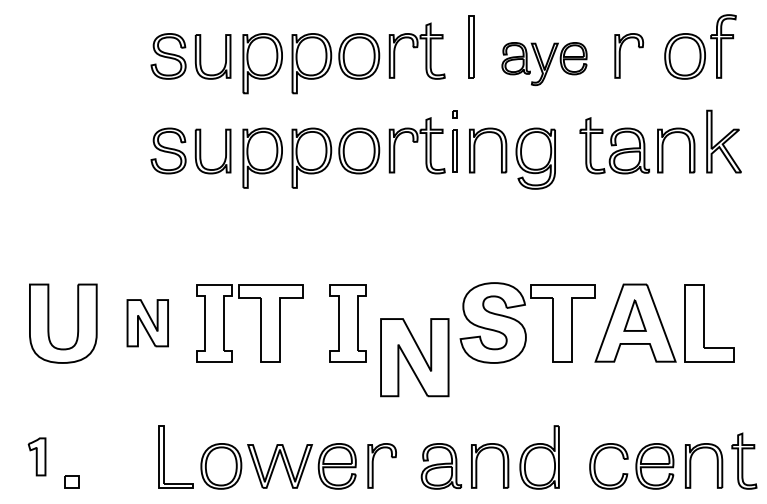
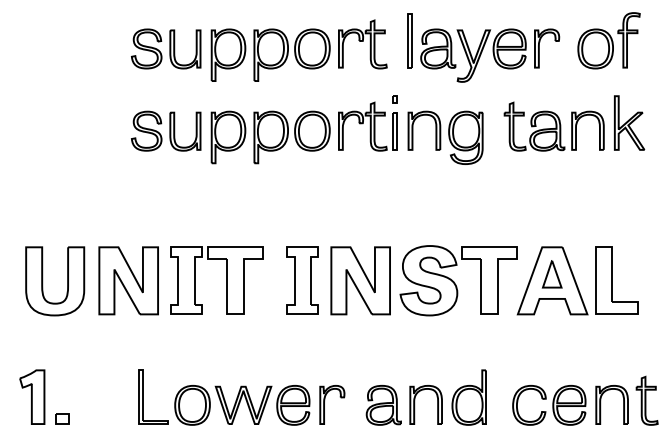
part: (544, 63) -> (473, 55), size x1.43
part: (147, 322) -> (128, 280), size x1.67
part: (414, 357) -> (360, 280), moved
part: (37, 456) -> (32, 396), size x1.67

